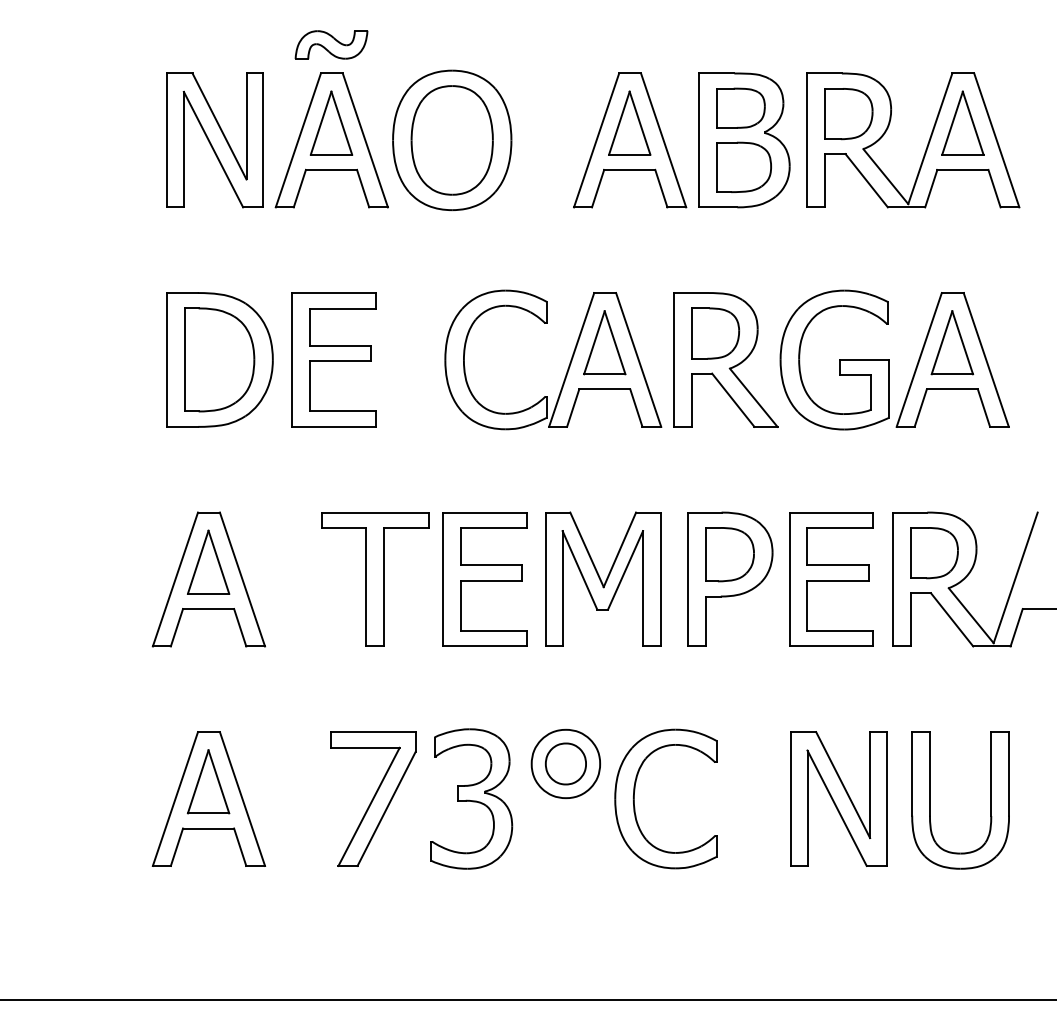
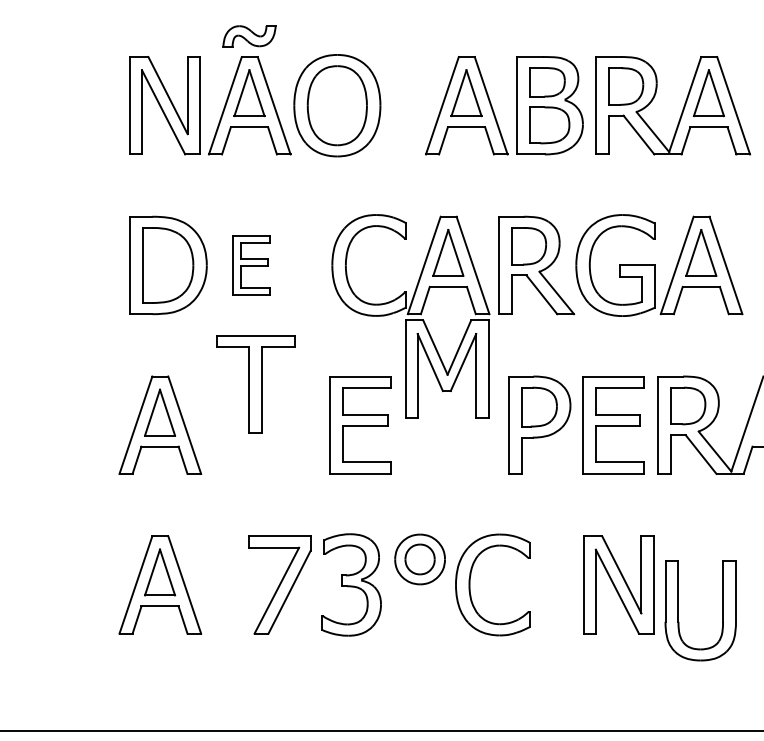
part: (333, 359) -> (250, 265), size x0.6
part: (603, 578) -> (447, 368), moved
part: (375, 579) -> (256, 384), moved
part: (930, 800) -> (678, 610), moved

